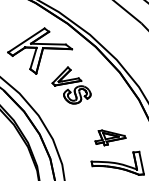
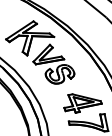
part: (71, 85) -> (53, 64), size x1.43
part: (110, 137) -> (83, 103), size x1.67

